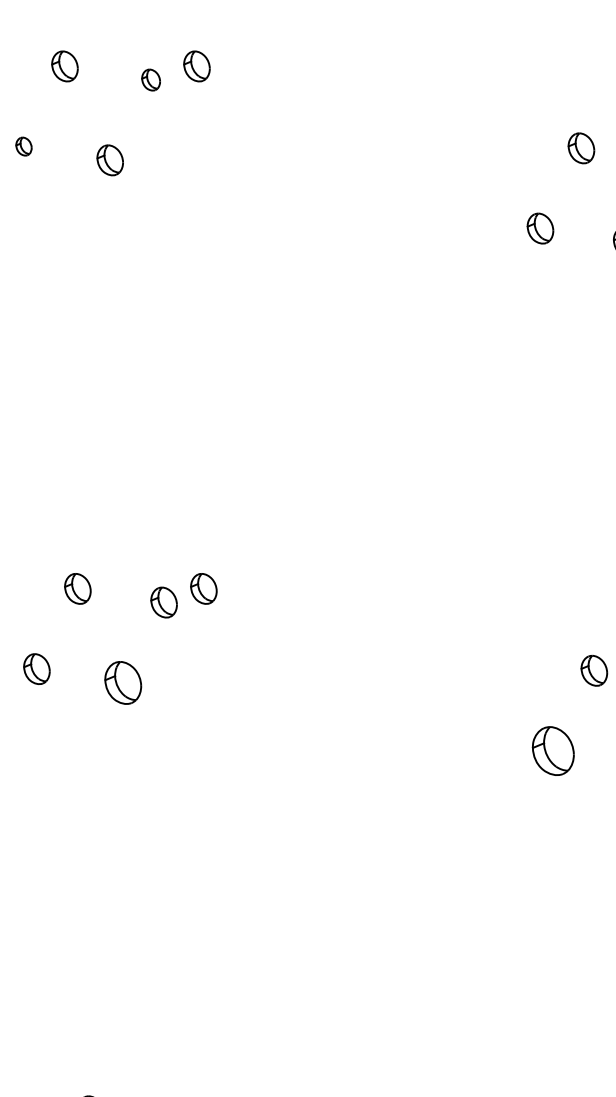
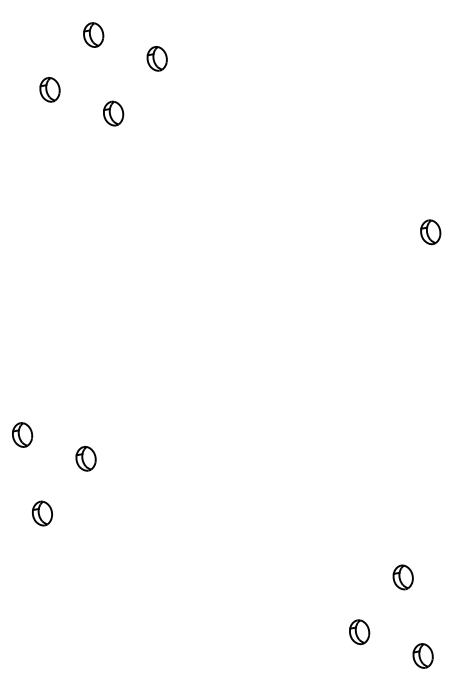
part: (196, 66) -> (193, 55), removed
part: (150, 79) -> (156, 58), size x1.43
part: (23, 146) -> (49, 89), size x1.67
part: (203, 588) -> (118, 454), removed
part: (122, 682) -> (42, 513), size x0.71
part: (553, 750) -> (359, 631), size x0.62

